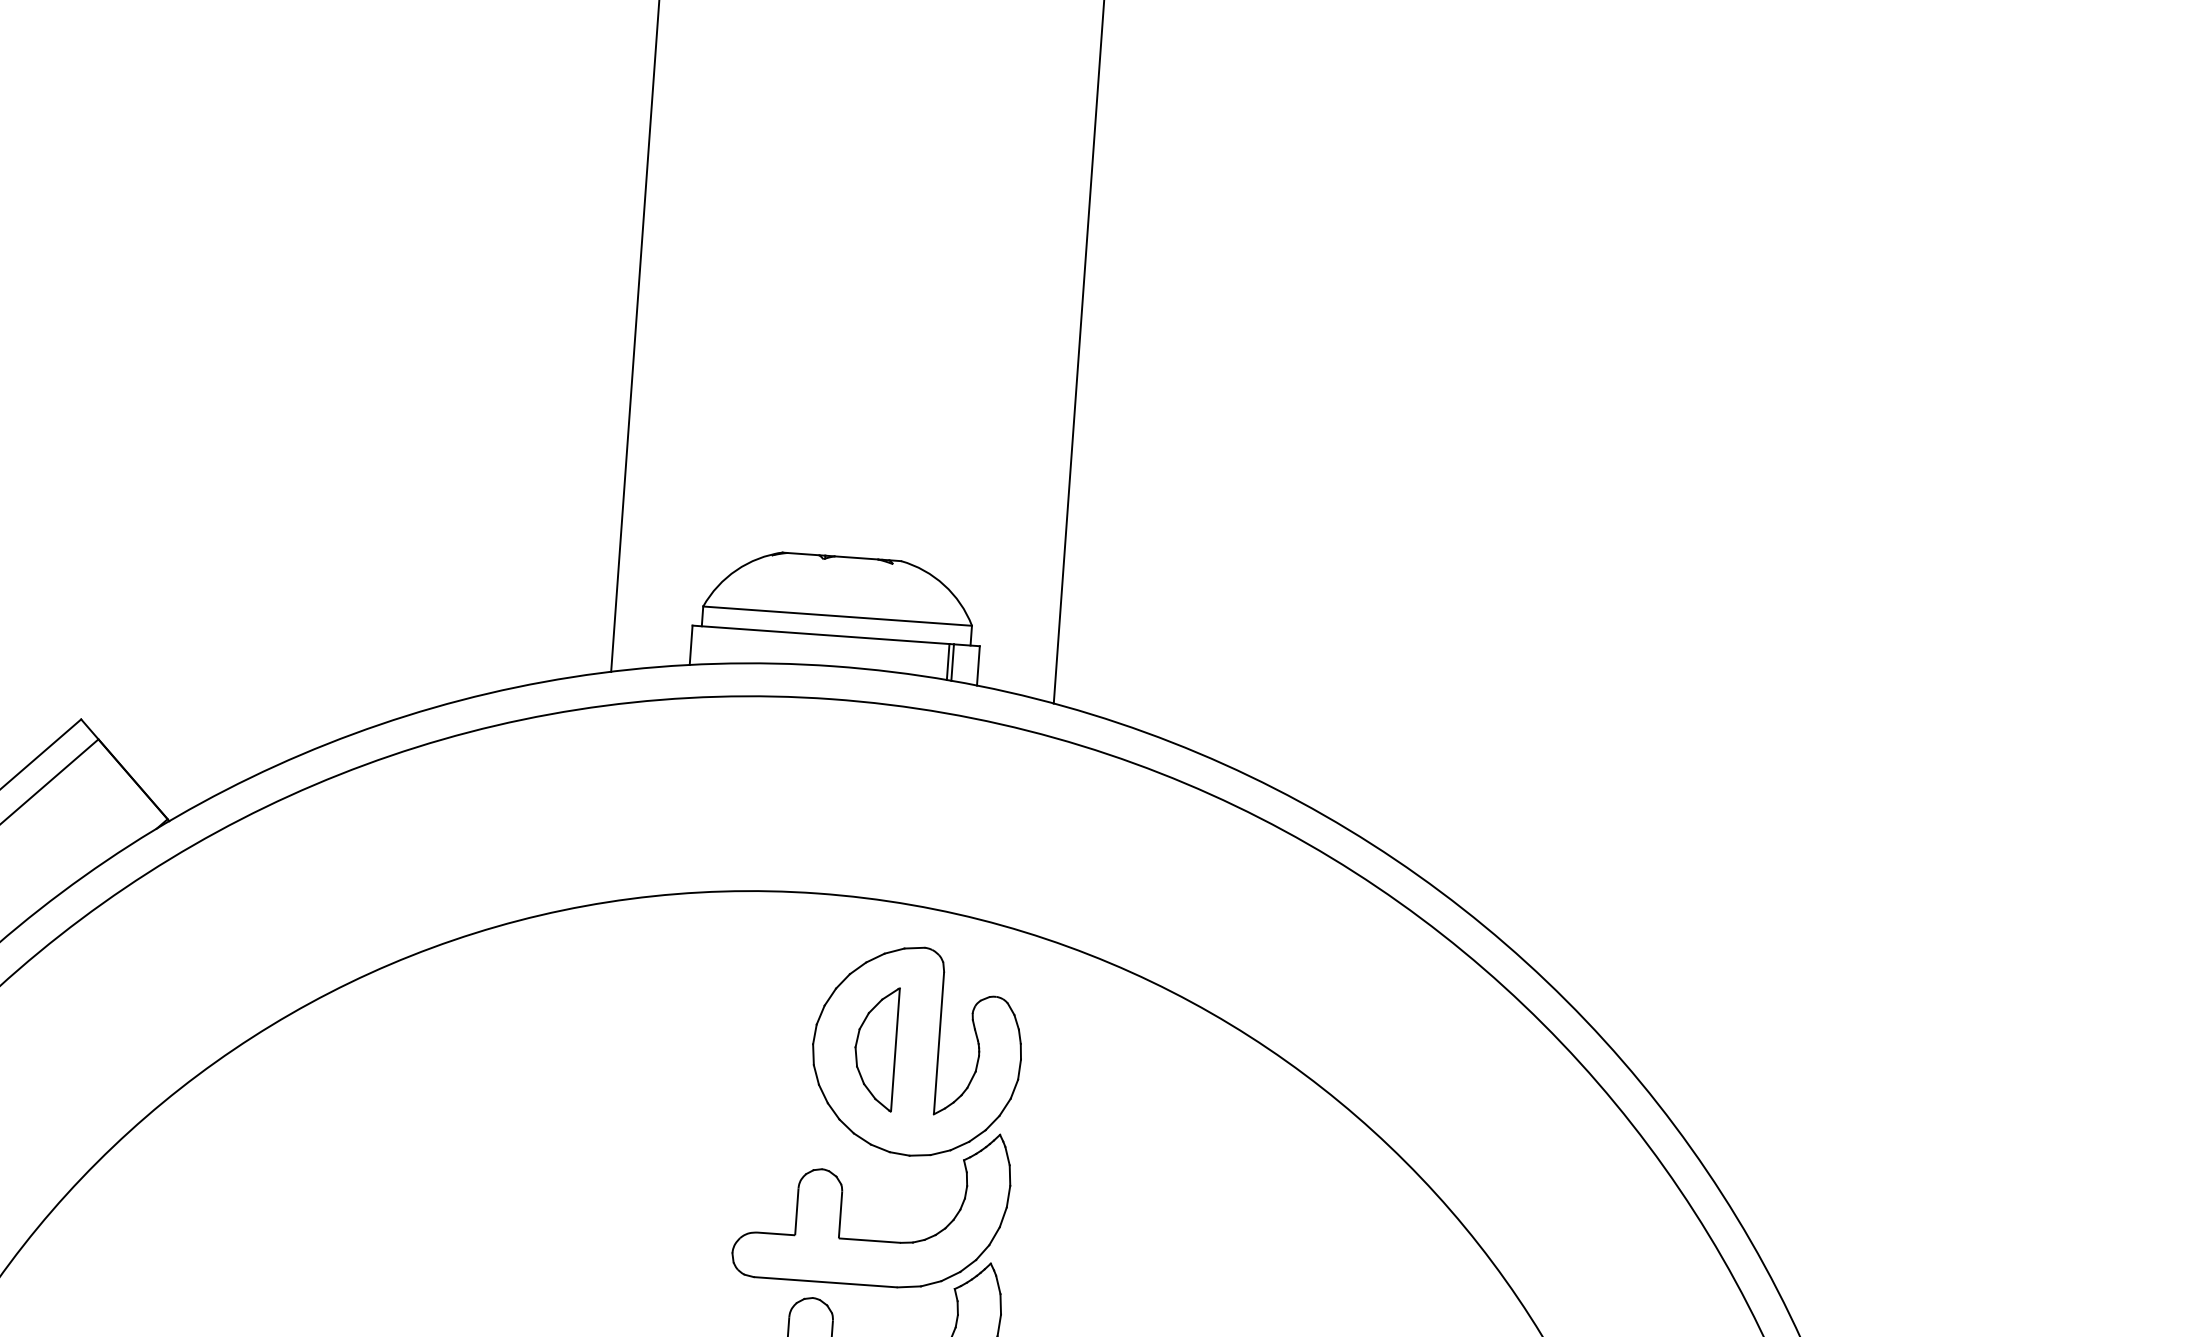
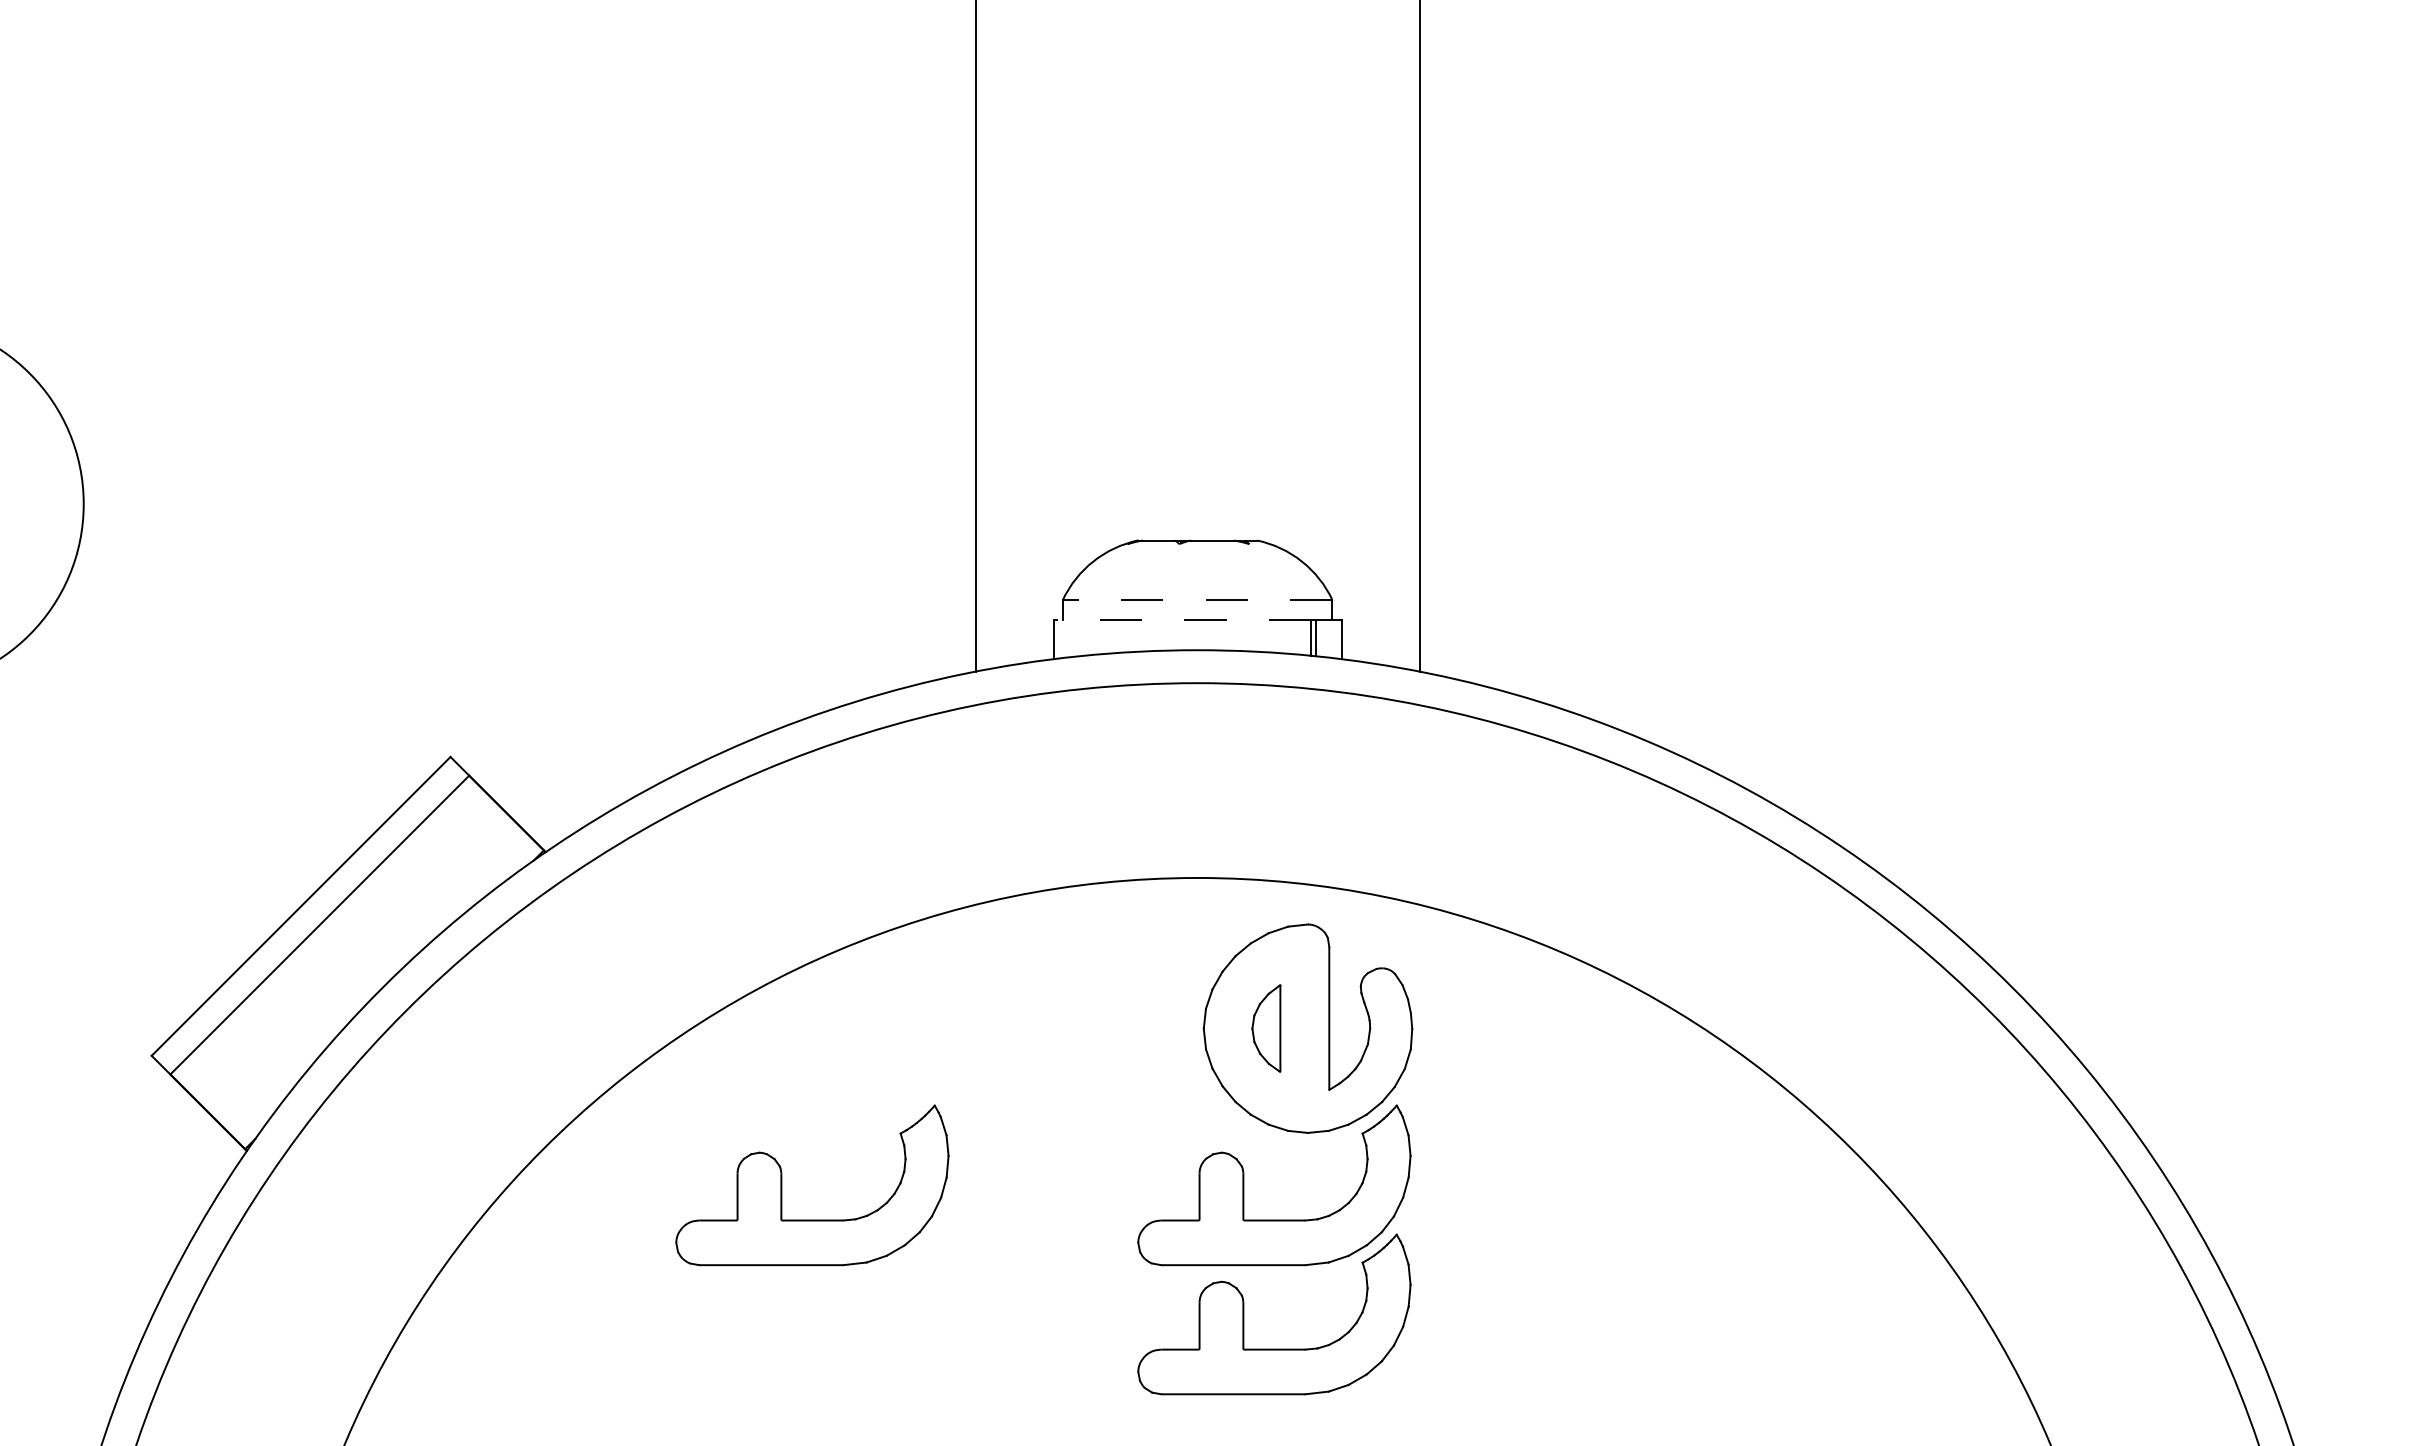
line: (837, 615) -> (1197, 599), solid -> dashed
line: (821, 634) -> (1182, 619), solid -> dashed
part: (875, 1048) -> (1266, 1028), size x0.7
part: (381, 1170) -> (782, 1185), added

